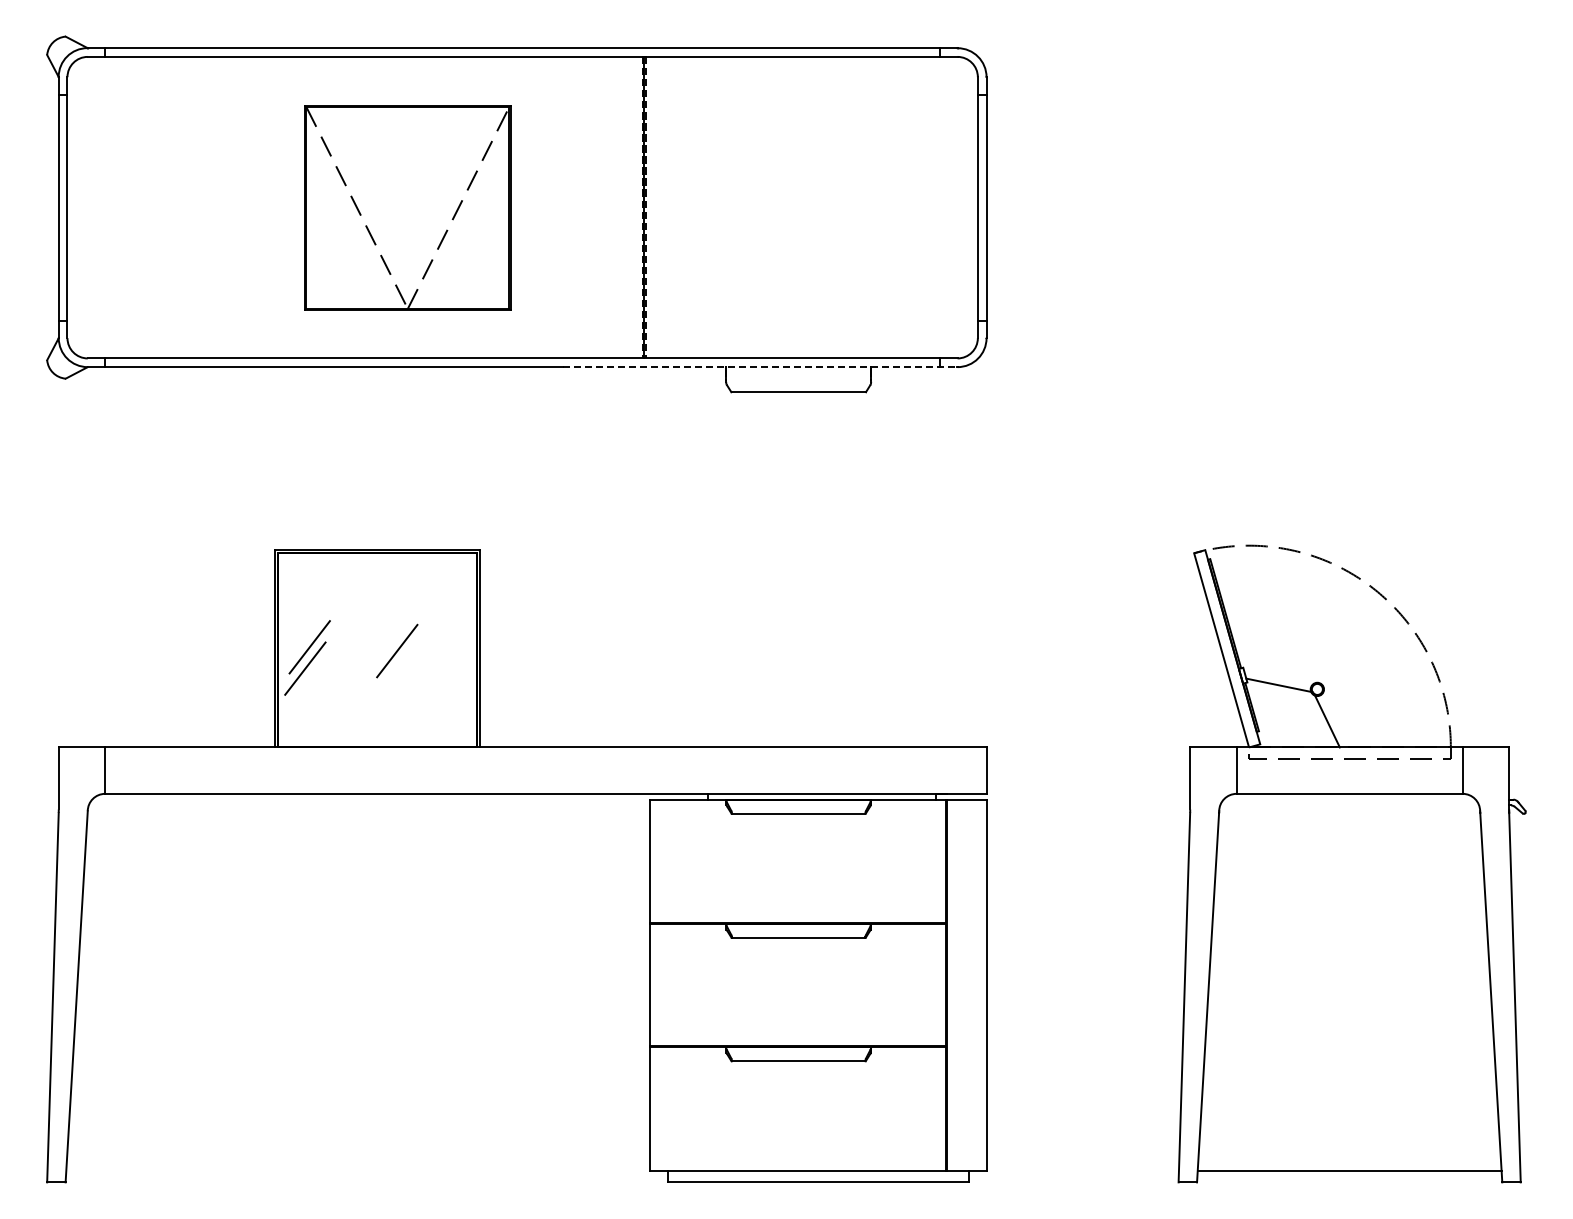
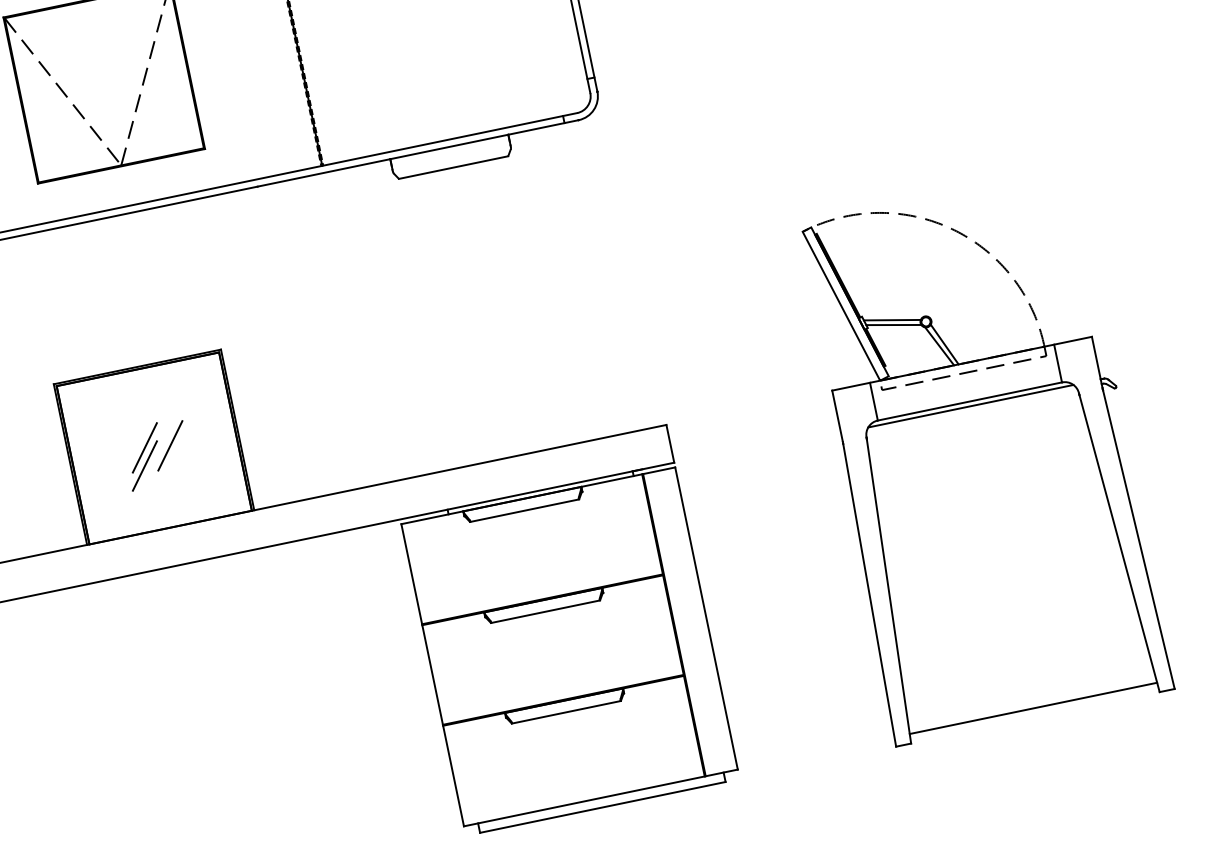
line: (760, 367) -> (418, 153), dashed -> solid
part: (307, 657) -> (144, 456), moved
line: (1278, 679) -> (892, 320), added
line: (1333, 719) -> (944, 343), added
line: (1349, 799) -> (970, 406), added

